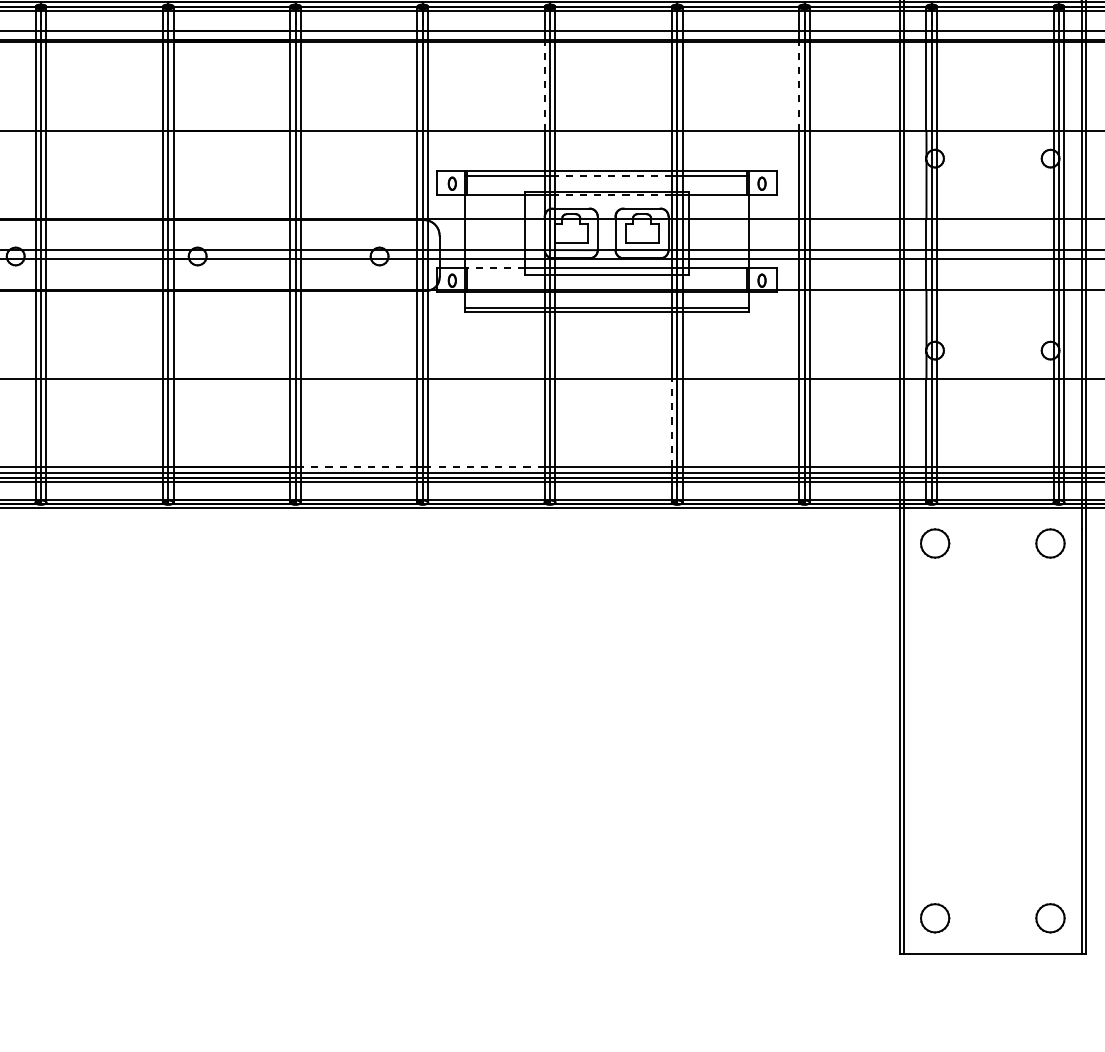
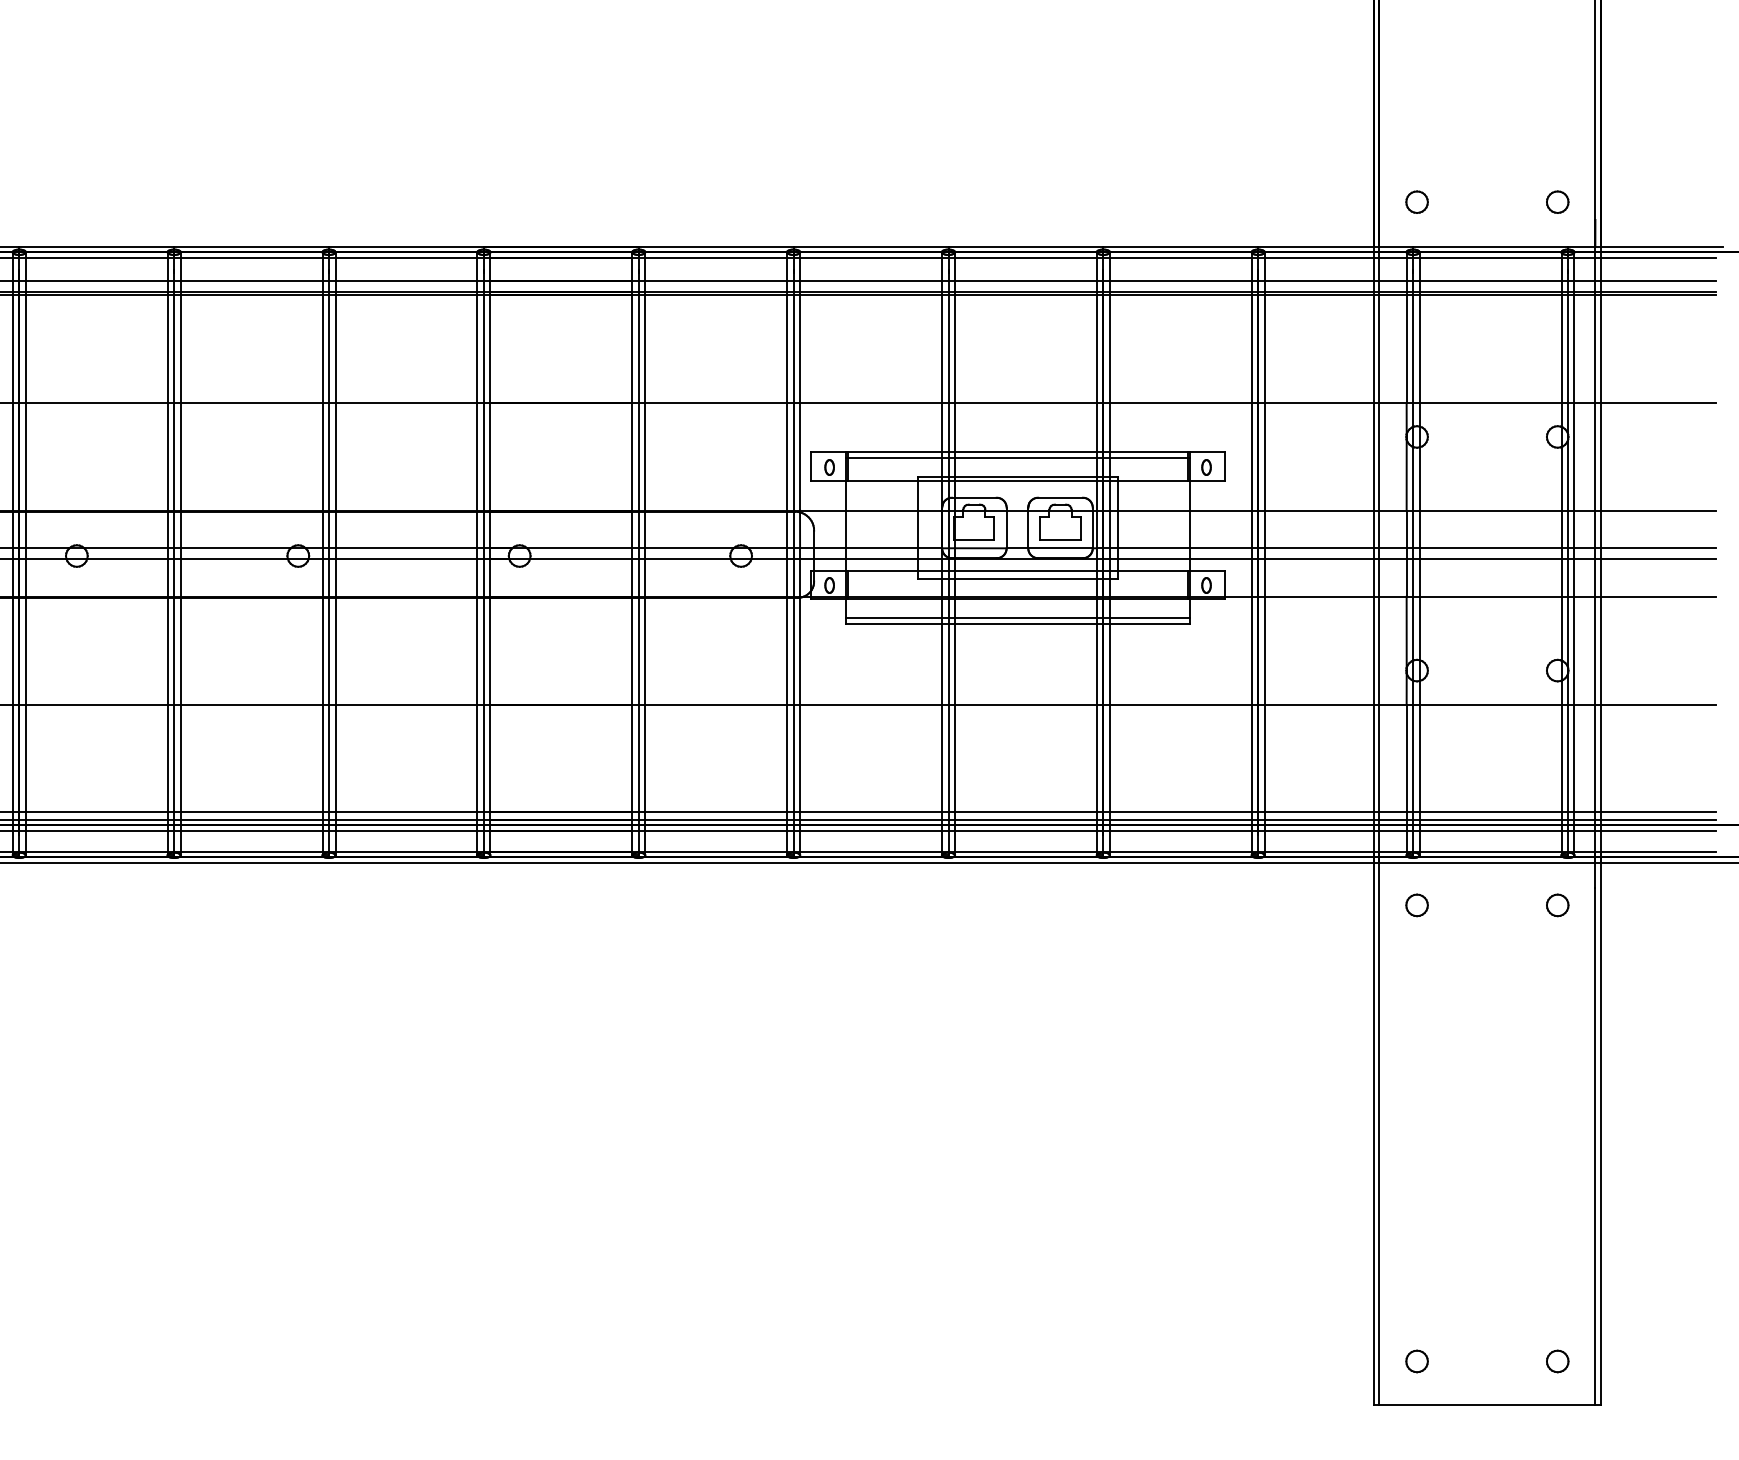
line: (545, 86) -> (942, 349), dashed -> solid
line: (798, 86) -> (1251, 349), dashed -> solid
line: (613, 175) -> (1025, 457), dashed -> solid
line: (613, 195) -> (1025, 481), dashed -> solid
line: (495, 268) -> (882, 570), dashed -> solid
line: (671, 422) -> (1096, 758), dashed -> solid
line: (359, 467) -> (716, 812), dashed -> solid
line: (486, 467) -> (871, 812), dashed -> solid
part: (934, 543) -> (1416, 905), size x0.62
part: (1050, 543) -> (1557, 905), size x0.62
part: (934, 918) -> (1416, 1361), size x0.62
part: (1050, 918) -> (1557, 1361), size x0.62

